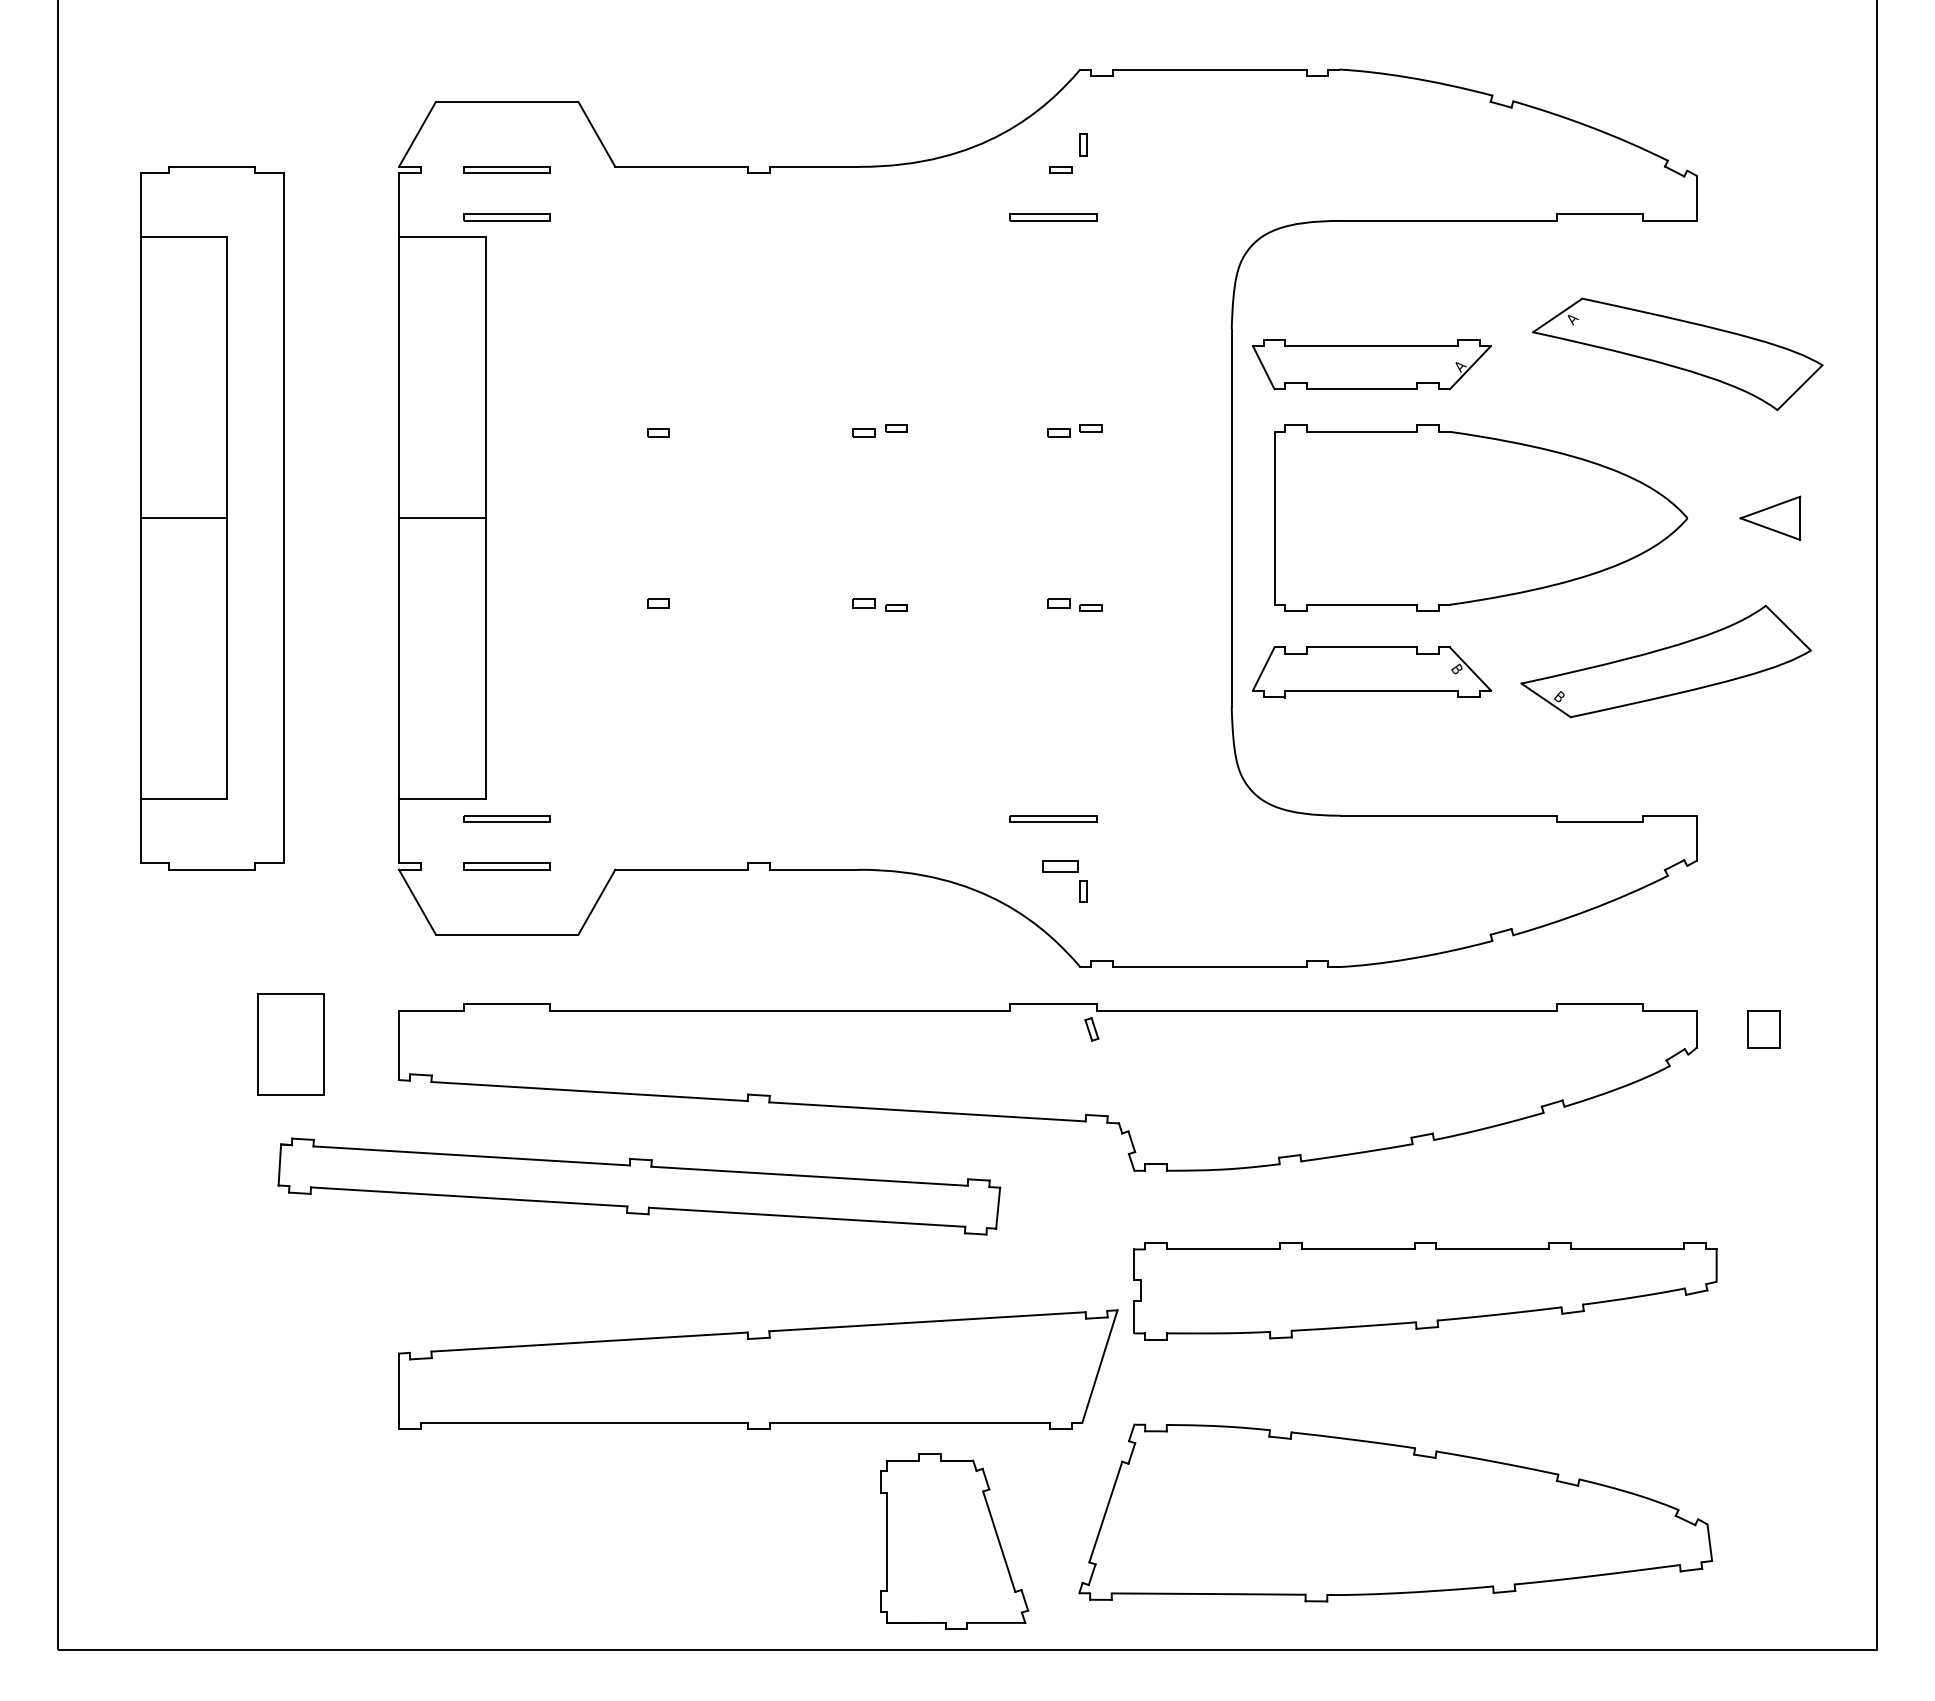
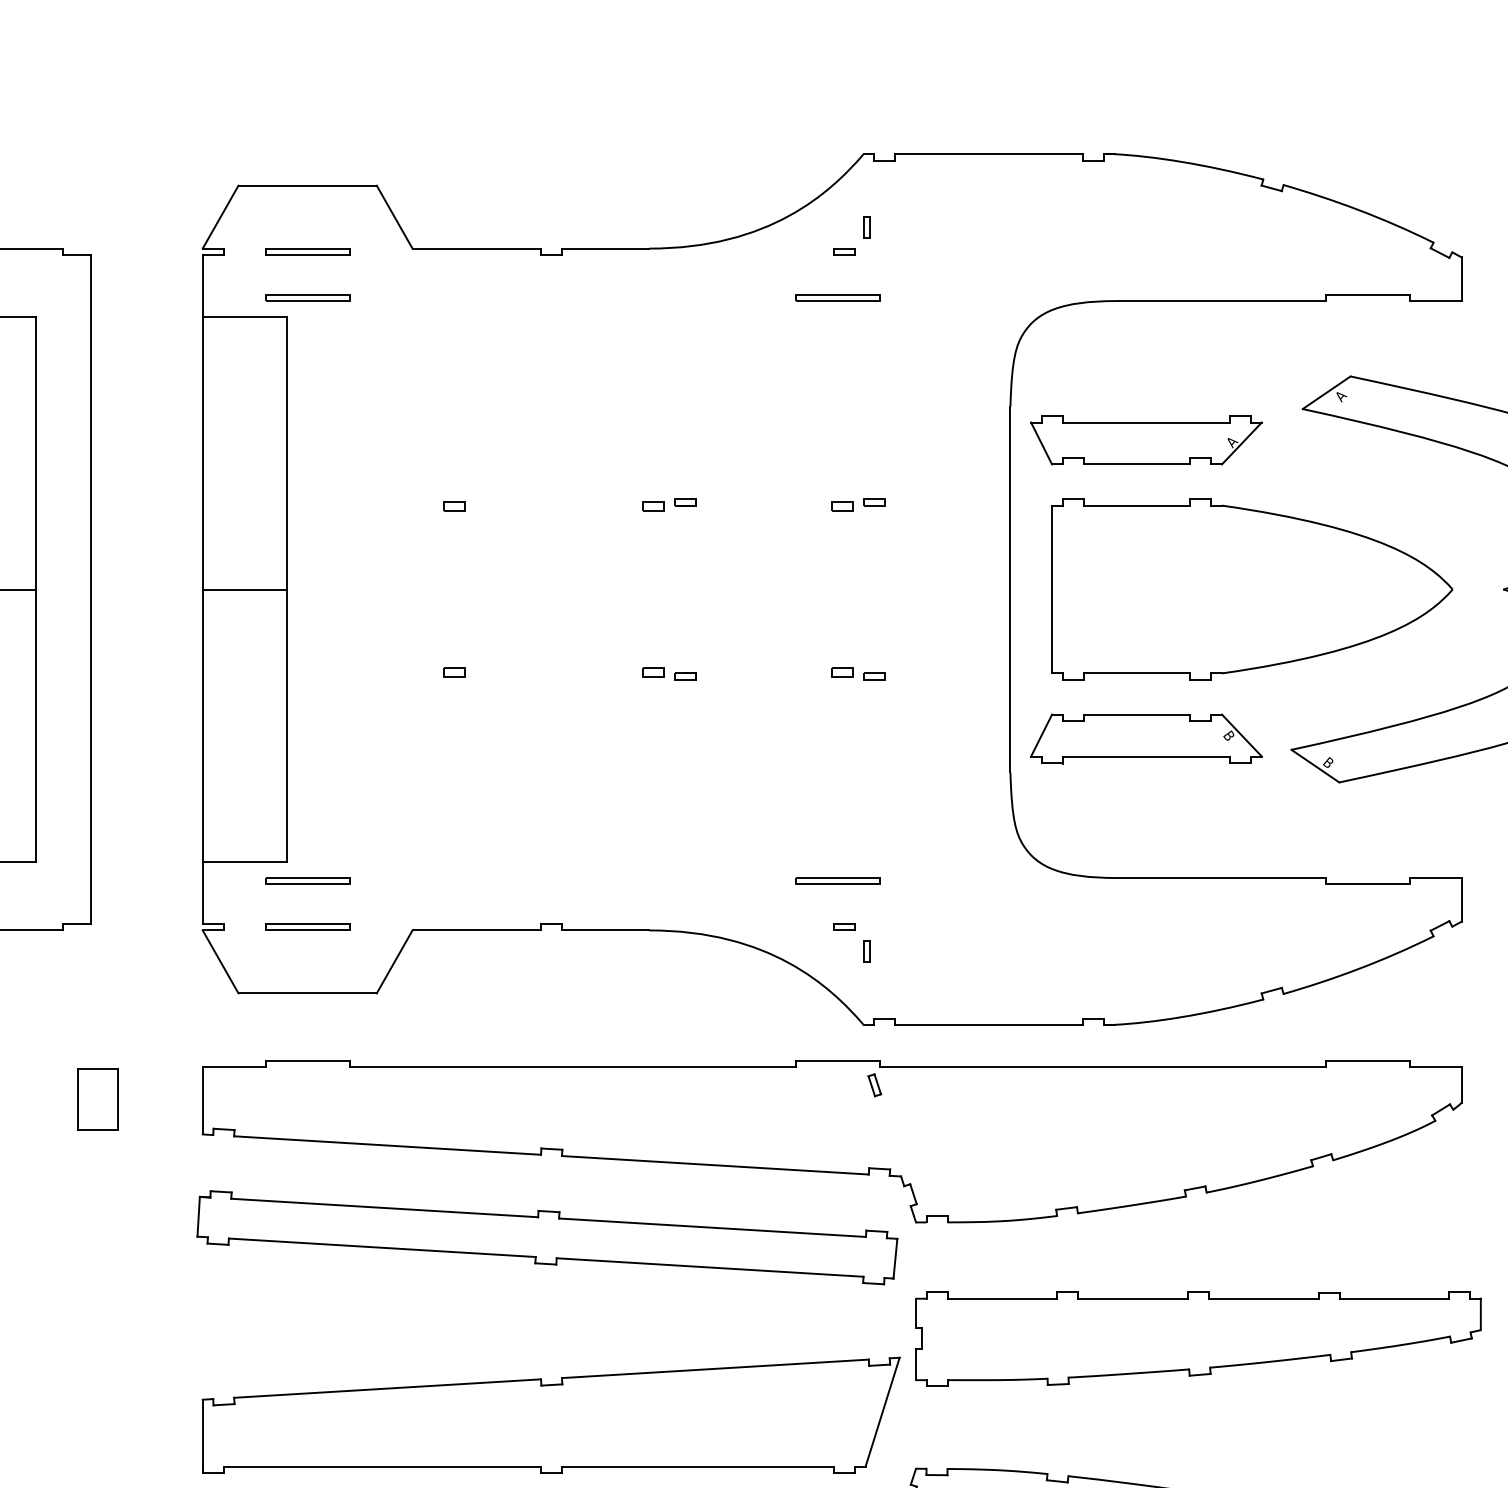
part: (1060, 866) -> (844, 927), size x0.62
part: (290, 1044) -> (97, 1099), size x0.62
part: (639, 1186) -> (547, 1237), moved

